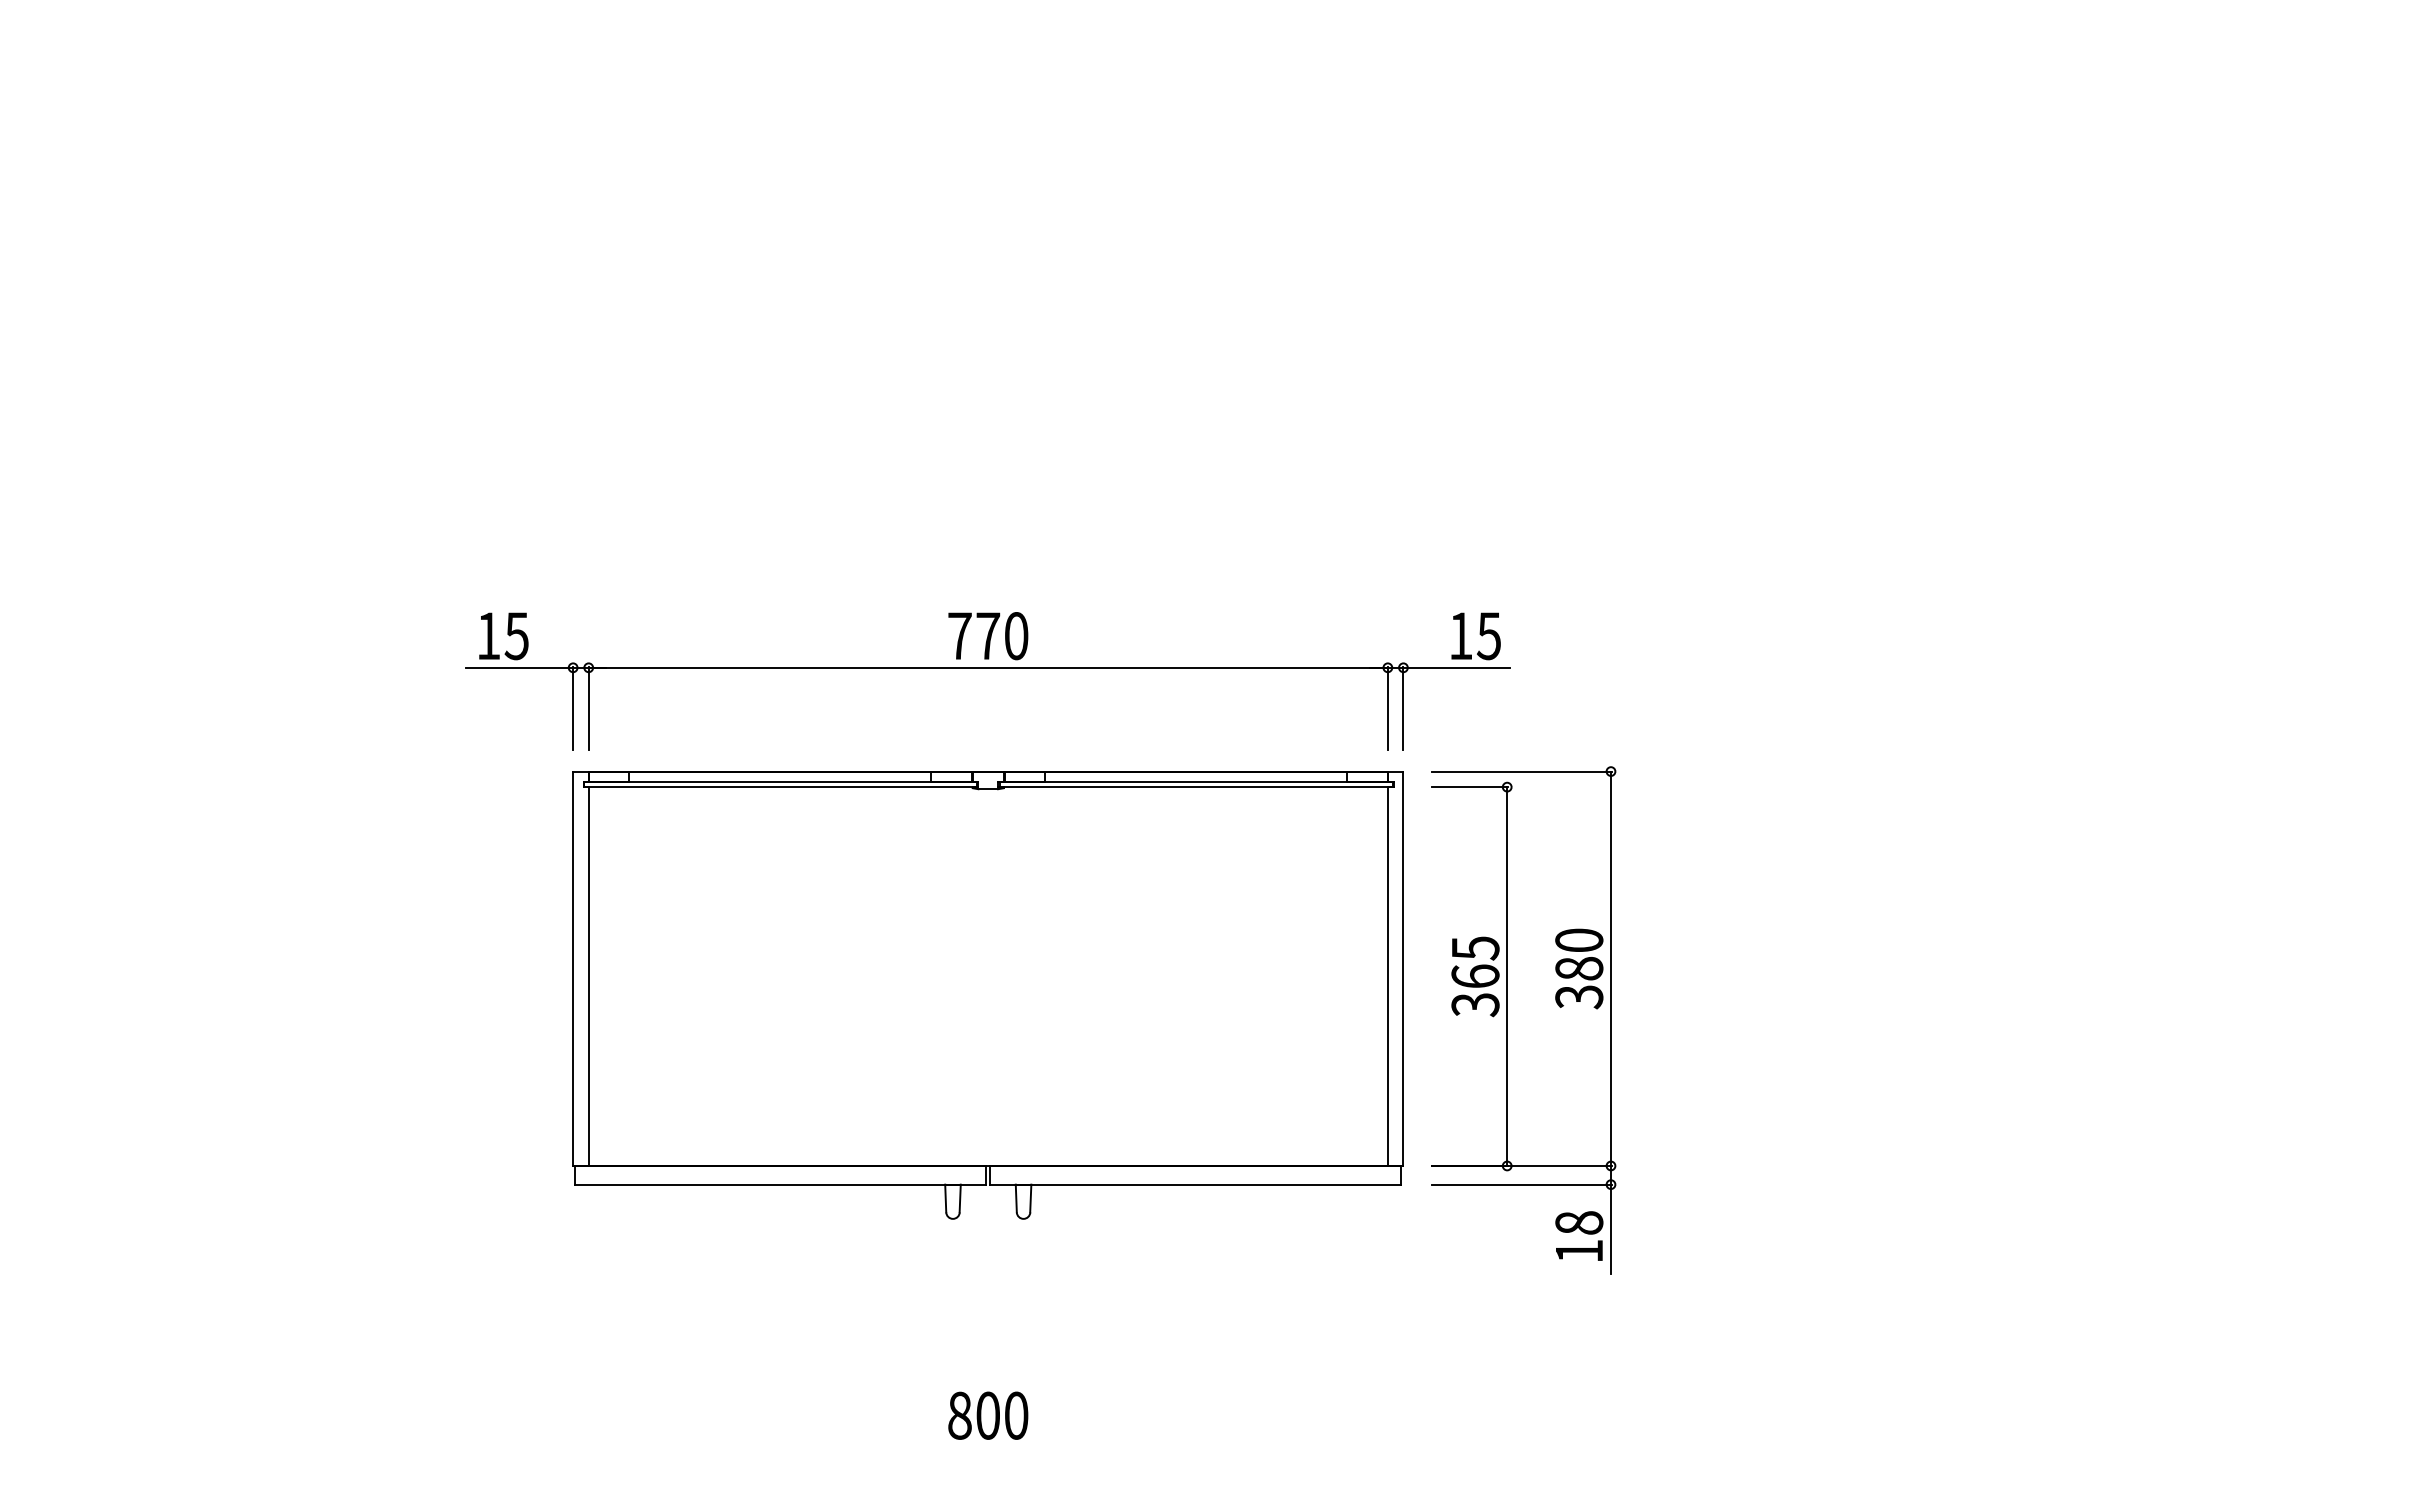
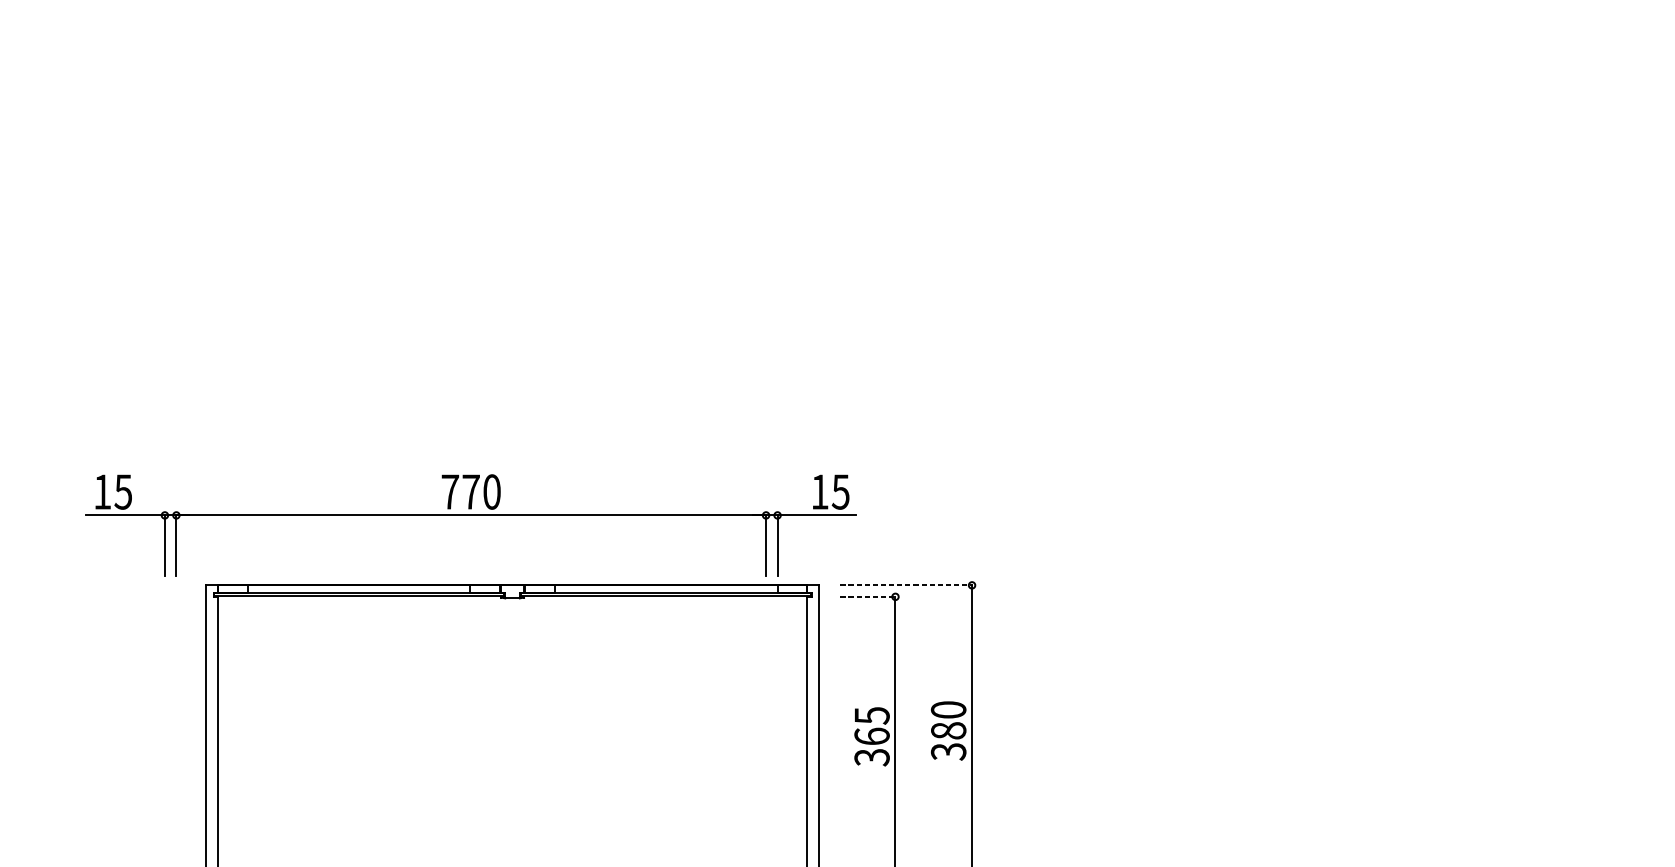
part: (987, 668) -> (470, 515), moved
line: (1522, 771) -> (906, 585), solid -> dashed
line: (1470, 787) -> (868, 597), solid -> dashed

